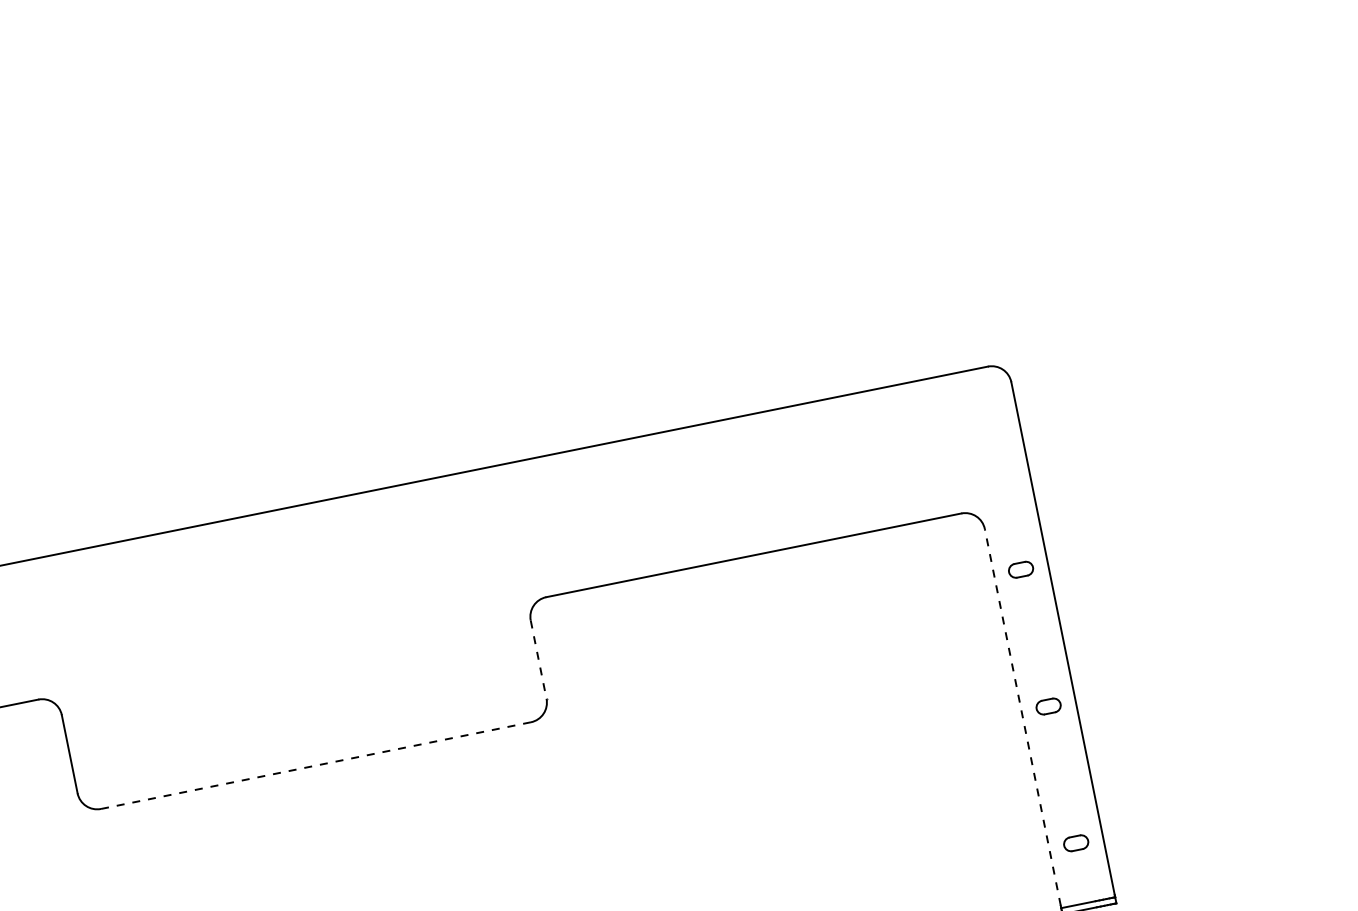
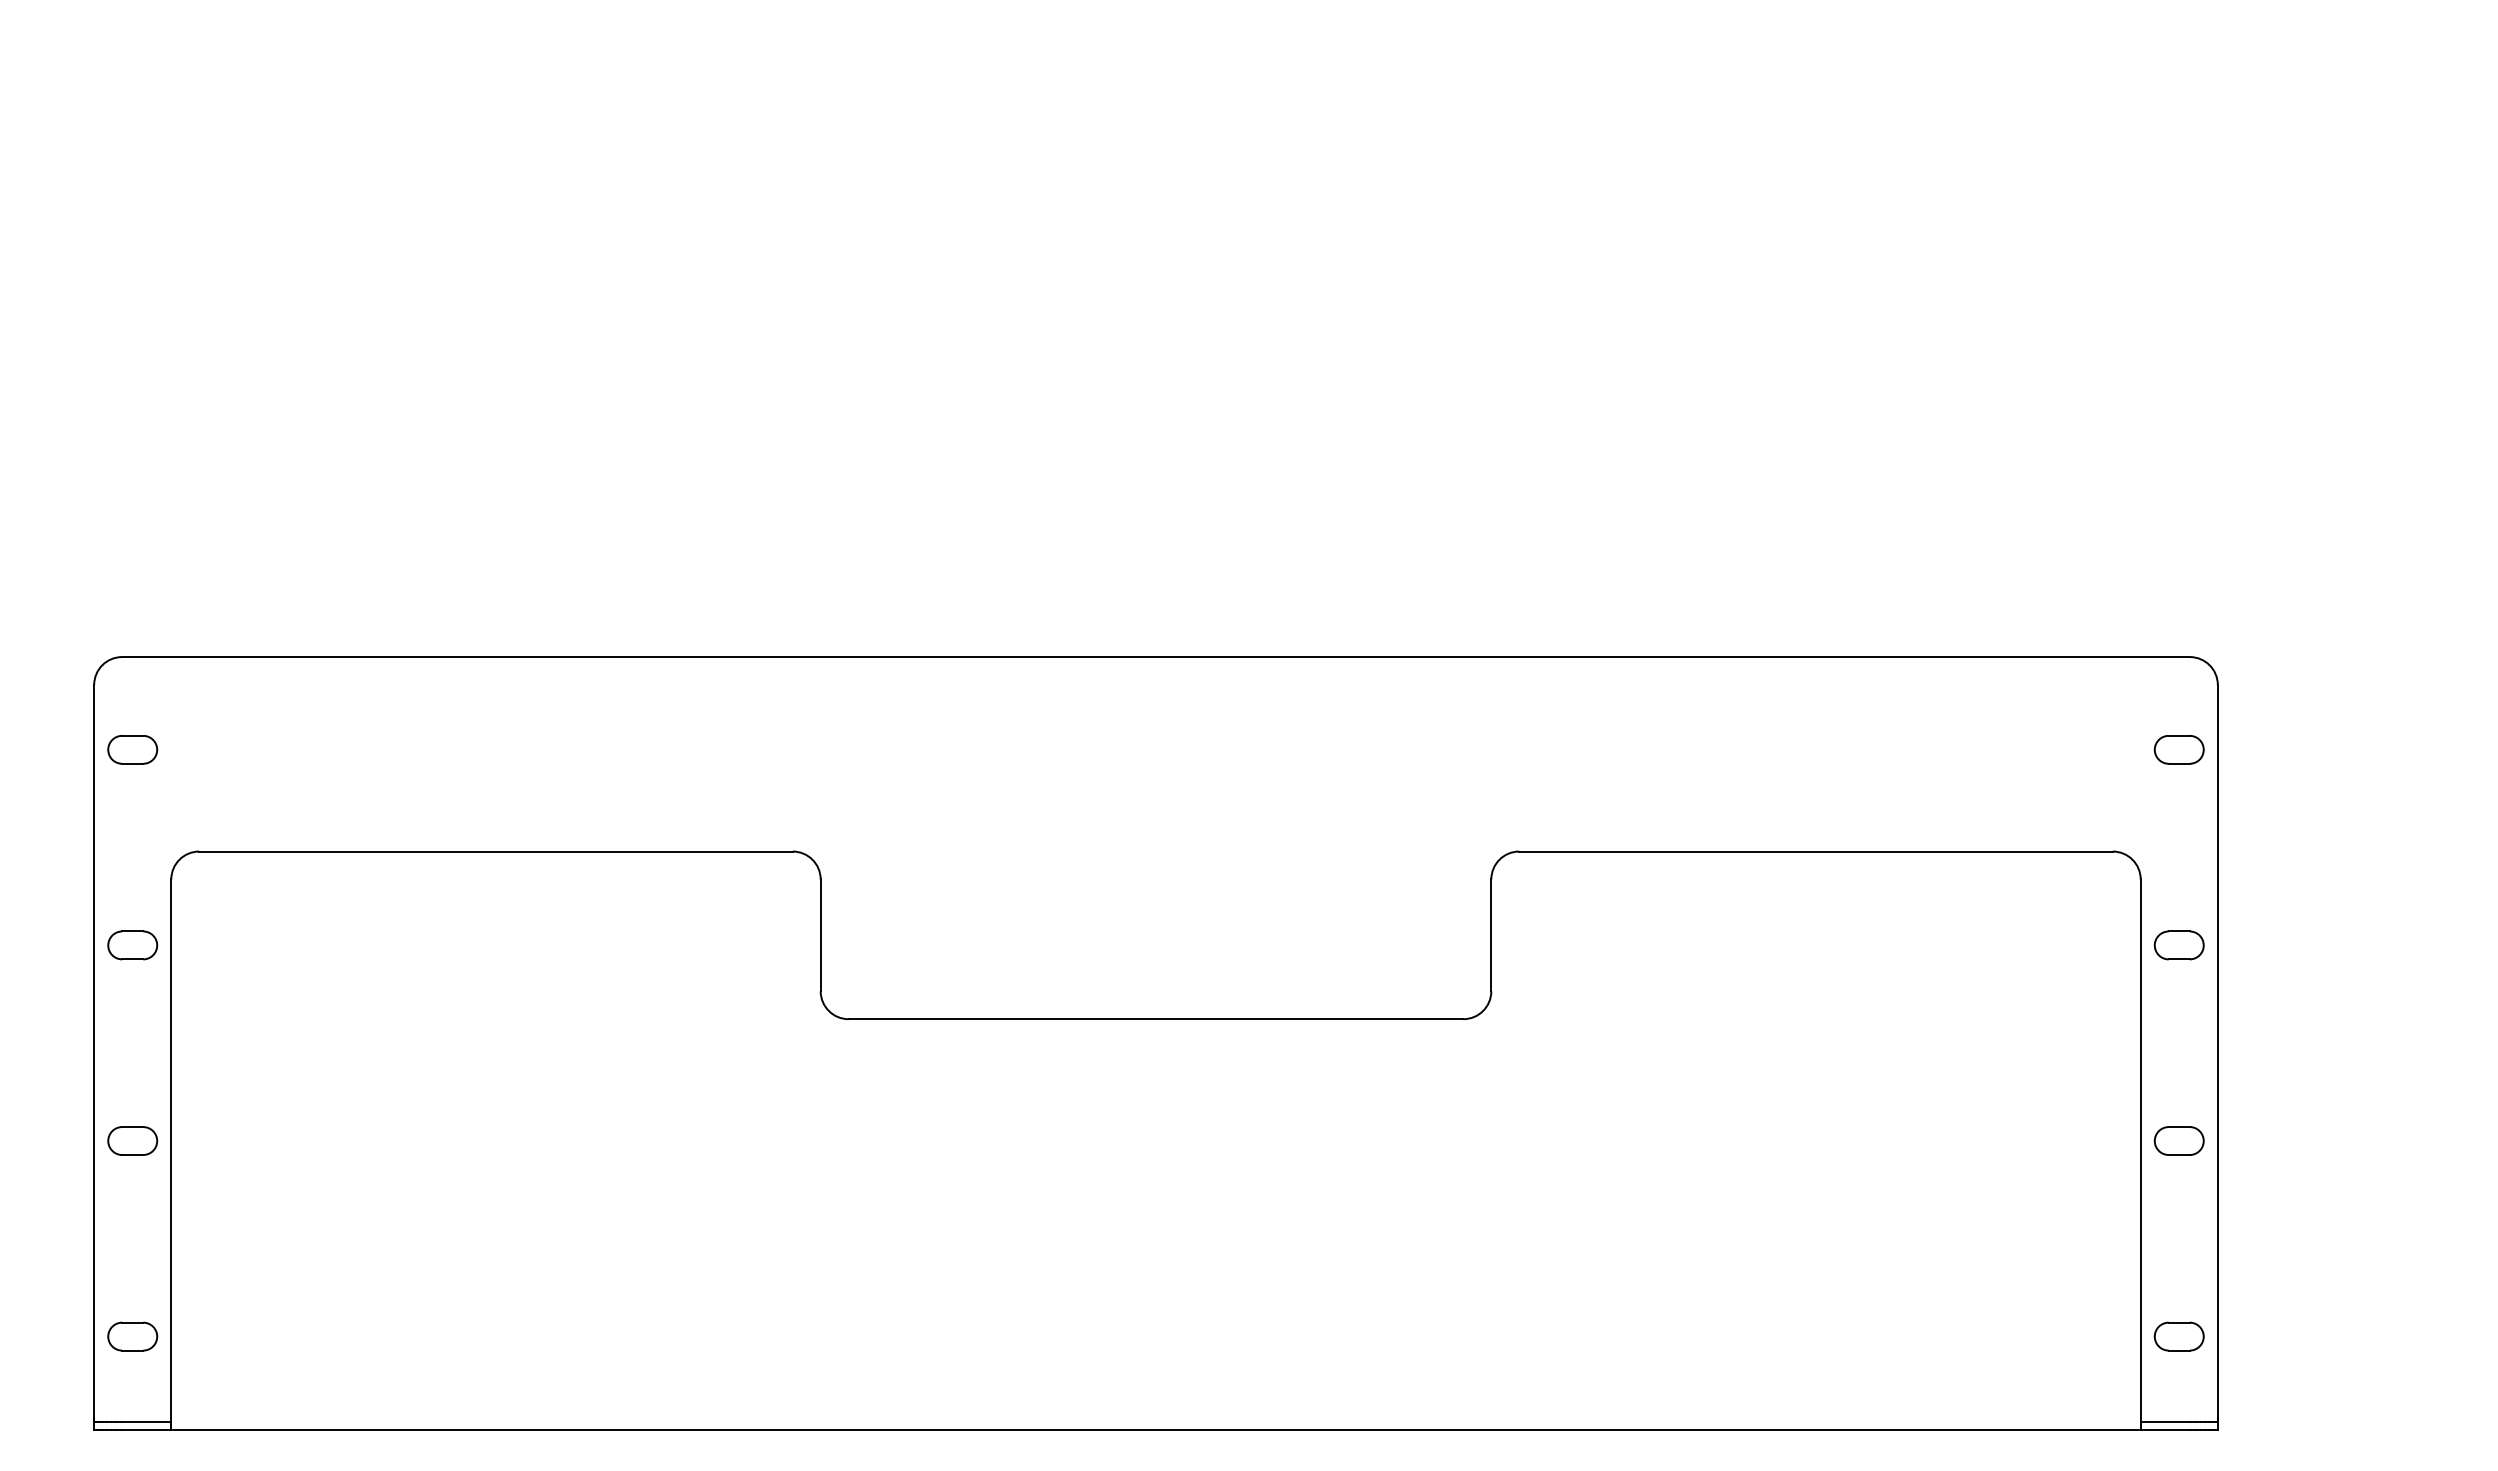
part: (992, 432) -> (2178, 749), added
part: (1020, 569) -> (2178, 945), size x1.43
line: (538, 659) -> (1491, 935), dashed -> solid
part: (1048, 706) -> (2178, 1140), size x1.43
line: (1022, 717) -> (2140, 1148), dashed -> solid
line: (316, 765) -> (1156, 1019), dashed -> solid
part: (1075, 843) -> (2178, 1336), size x1.43

